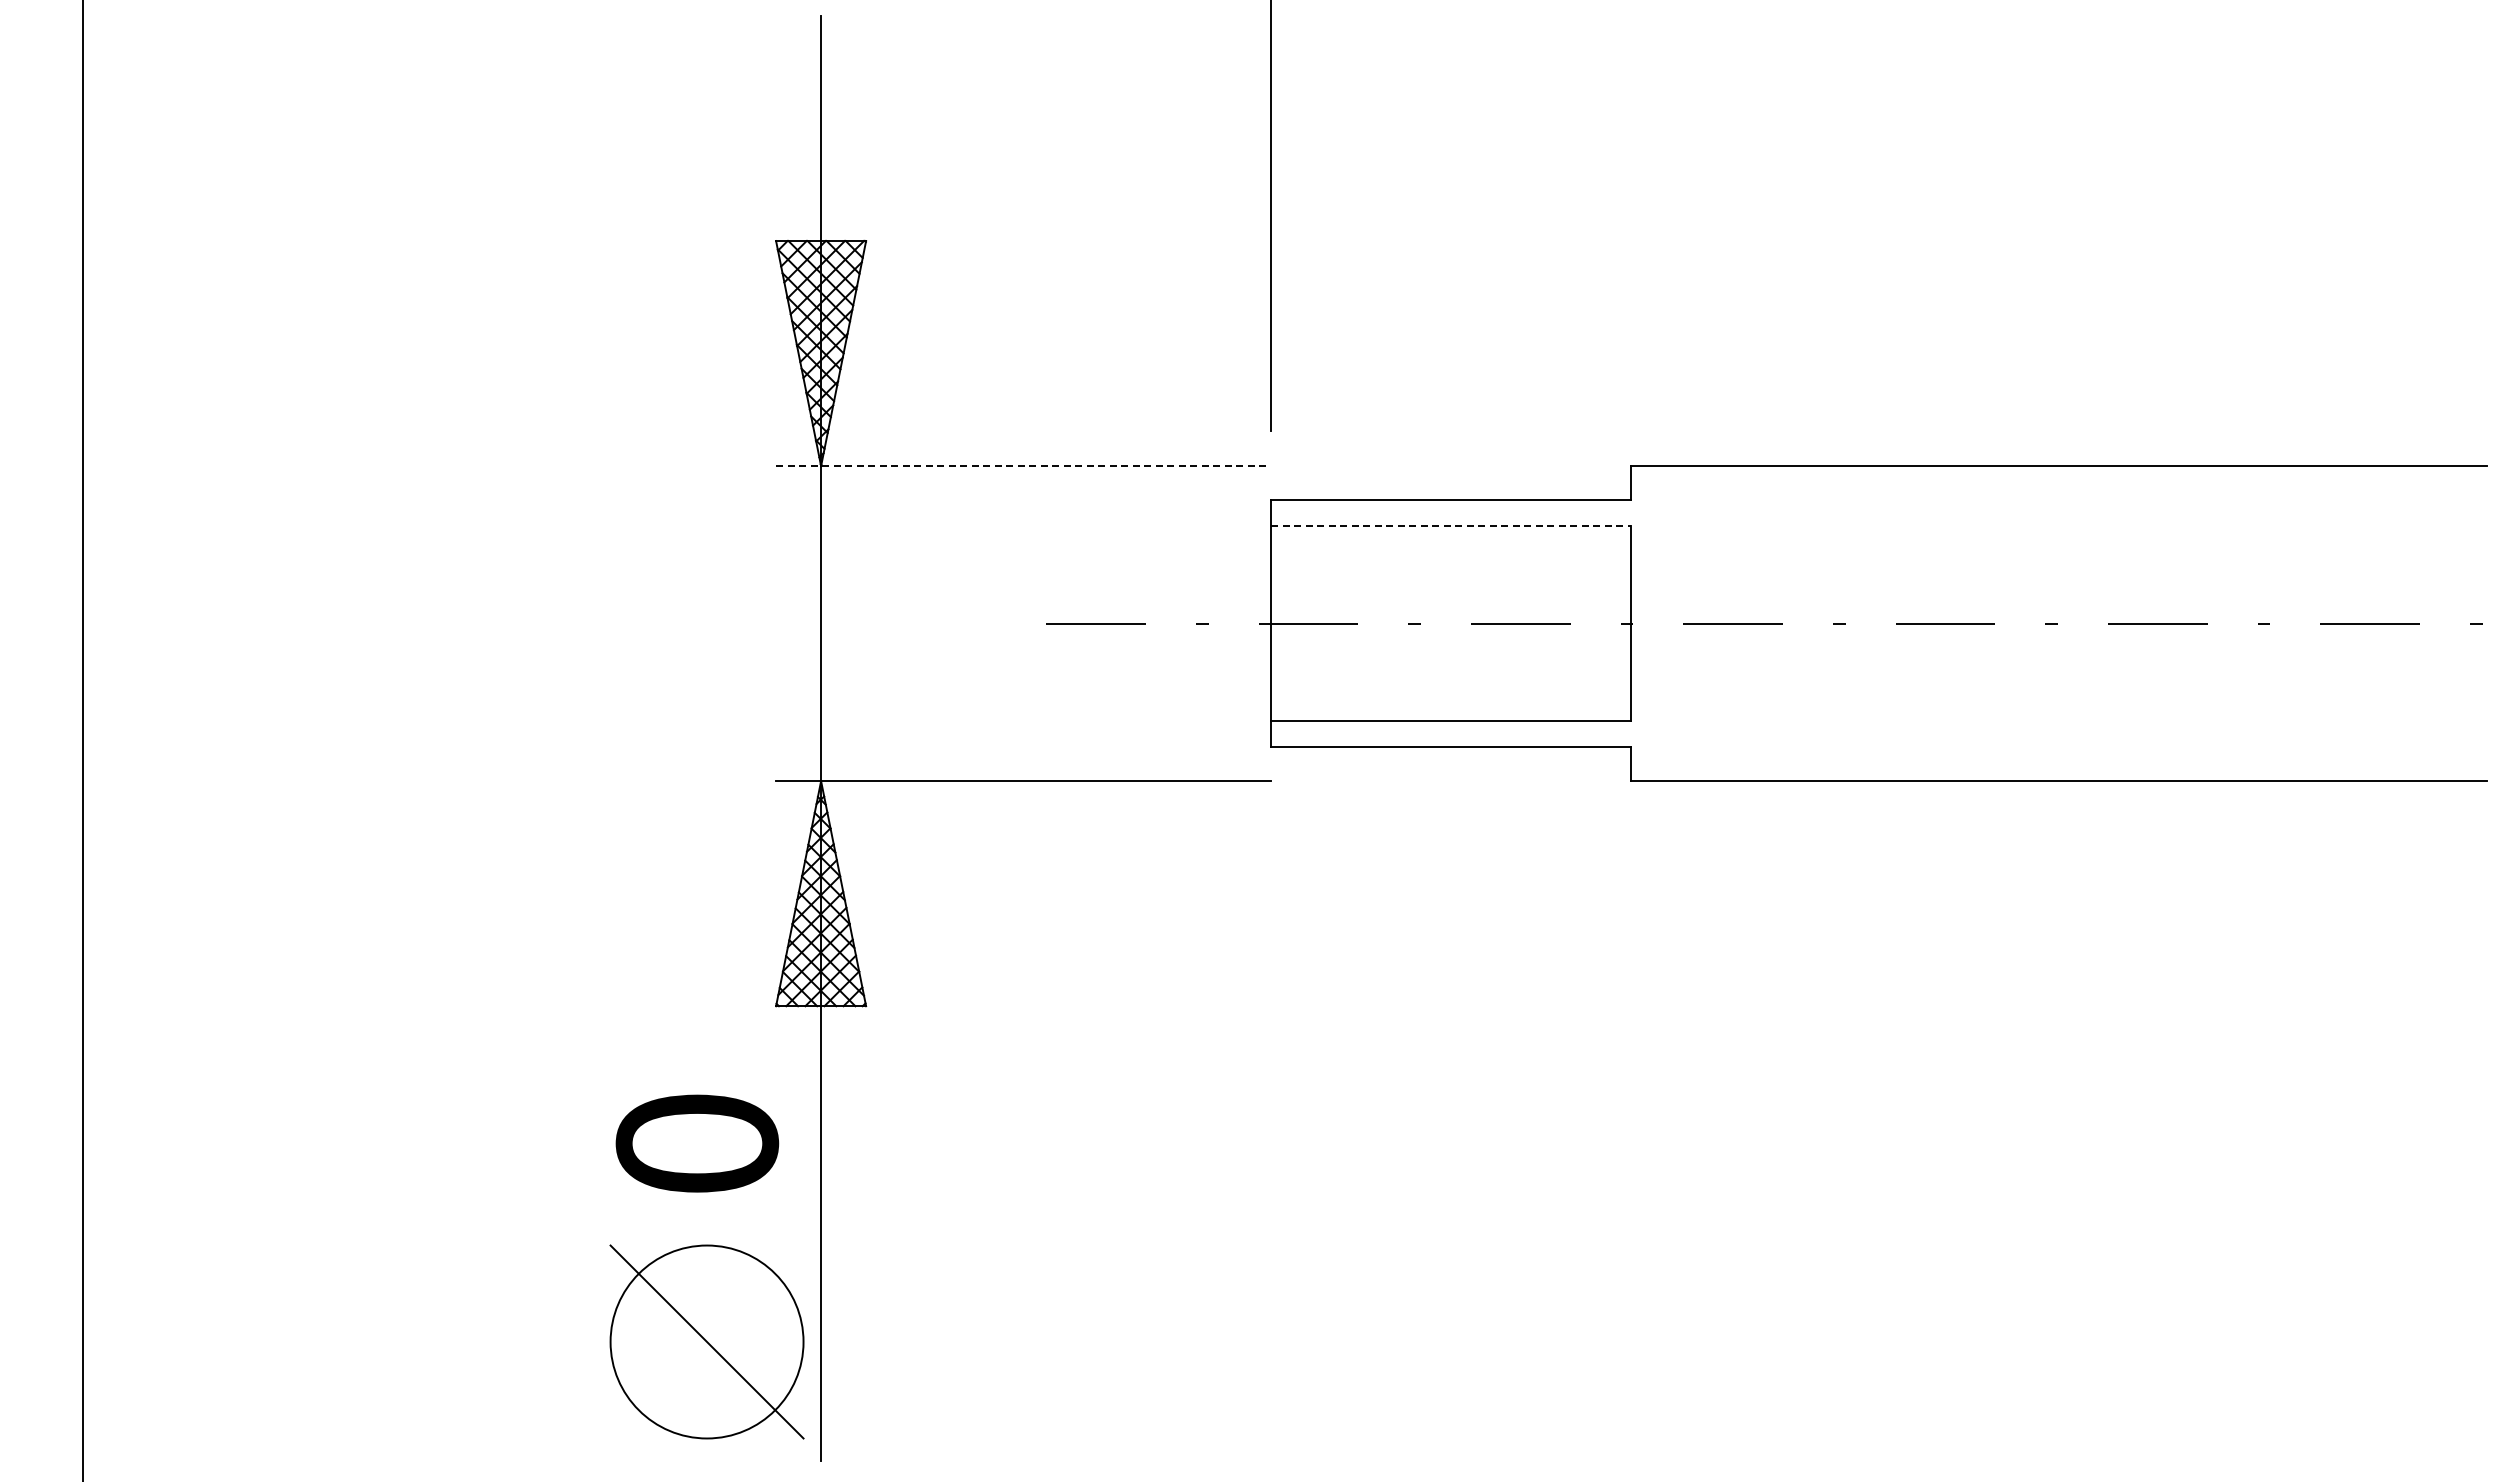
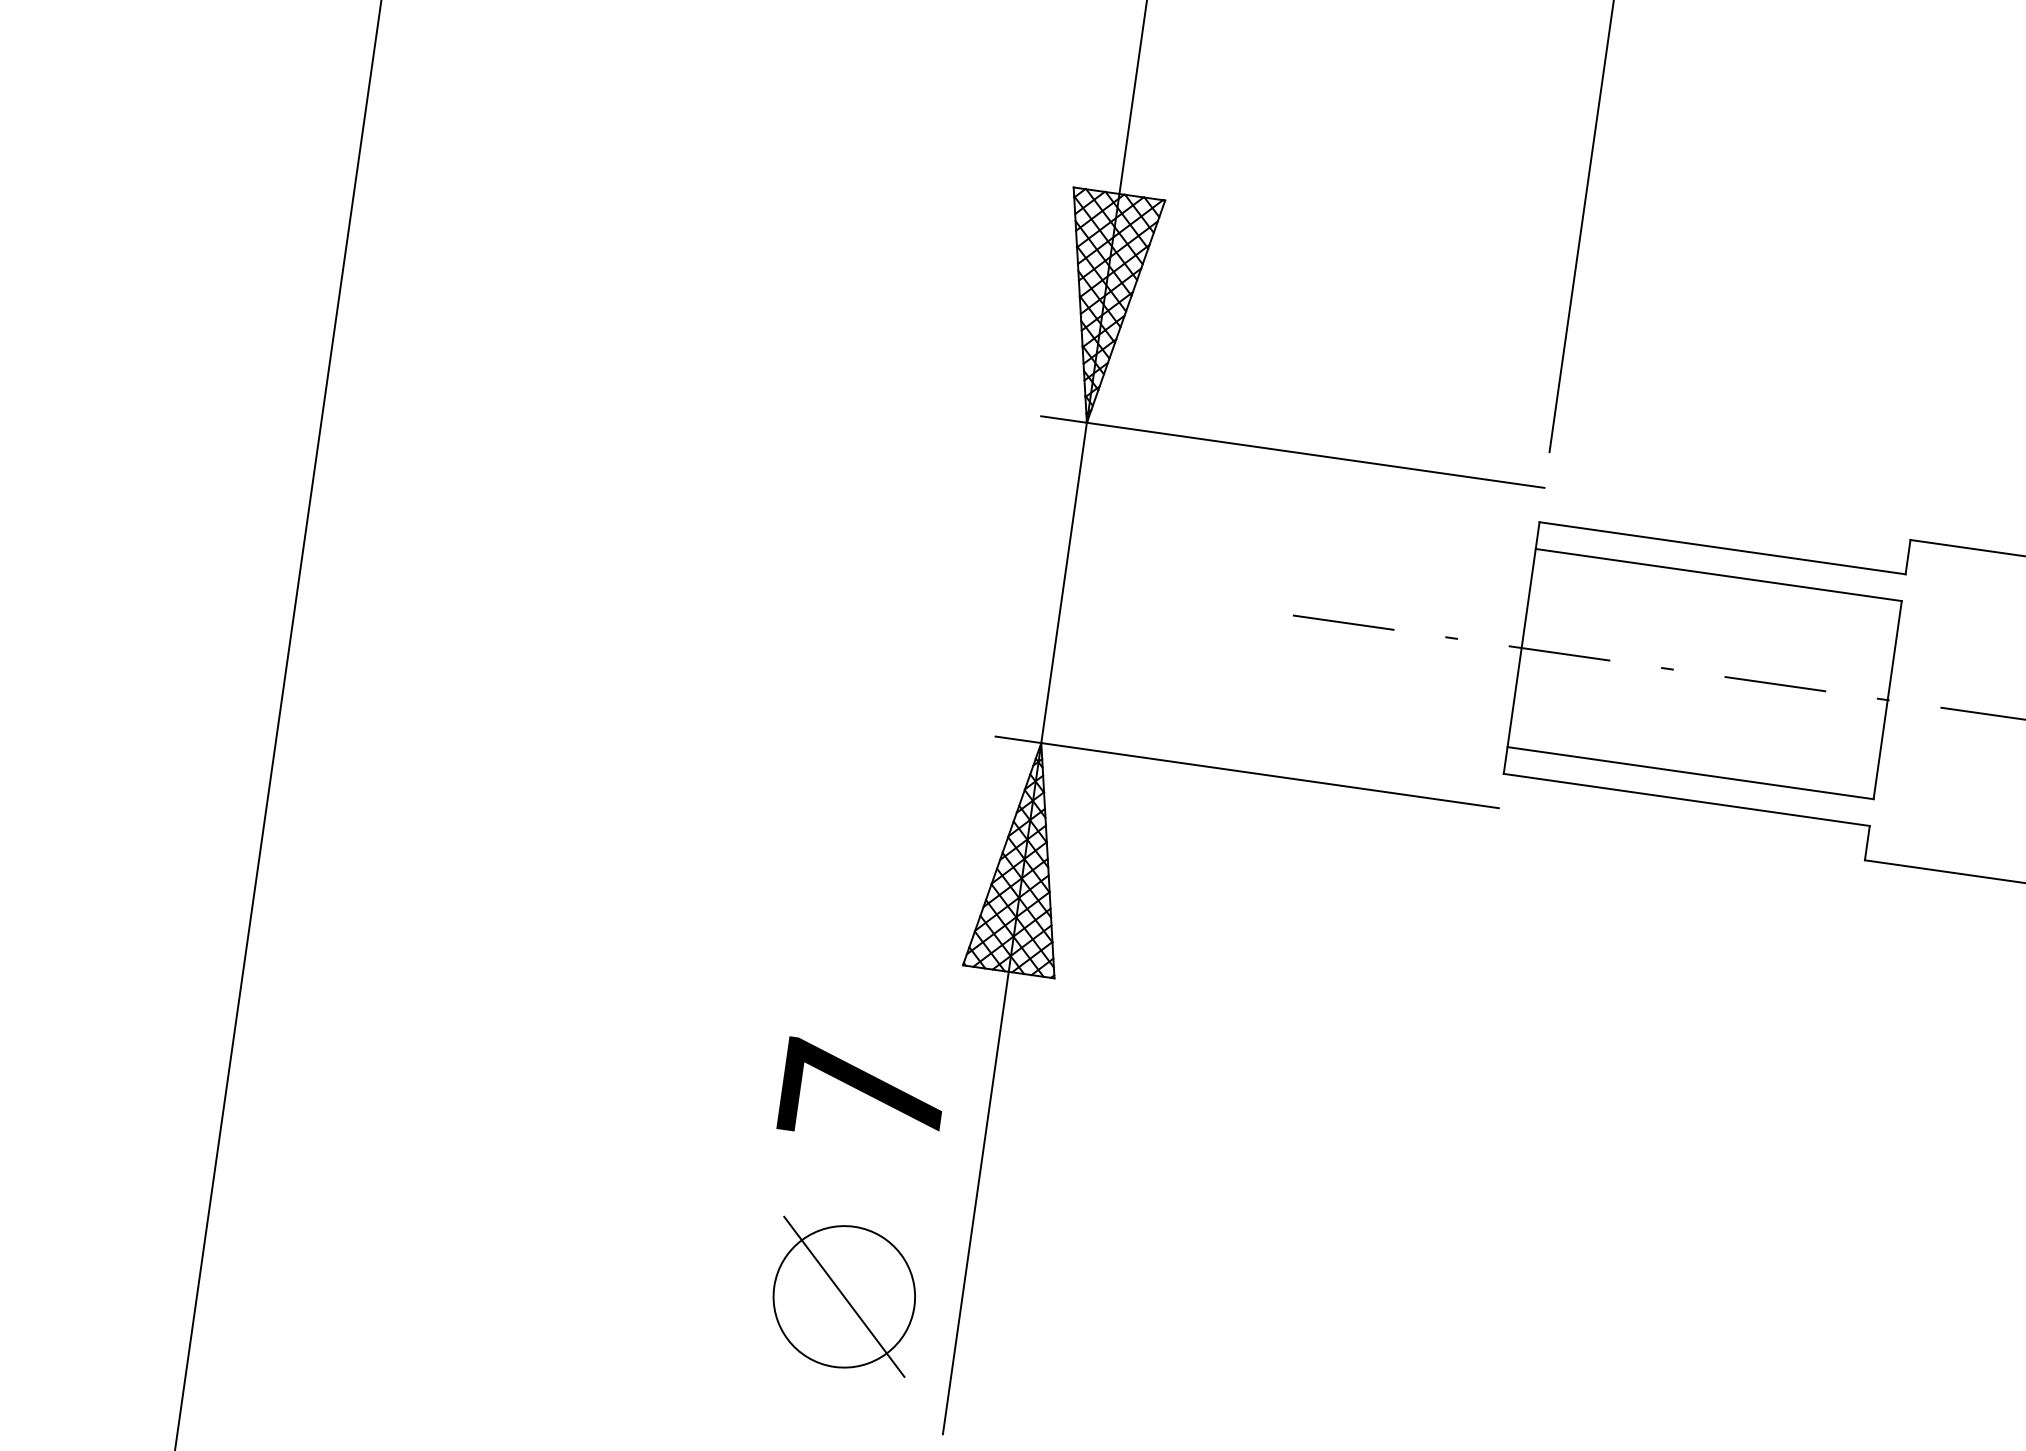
line: (1023, 466) -> (1292, 452), dashed -> solid
line: (1451, 526) -> (1718, 575), dashed -> solid
text: (697, 1143) -> (863, 1093), 0 -> 7
part: (707, 1342) -> (844, 1297), size x0.71

